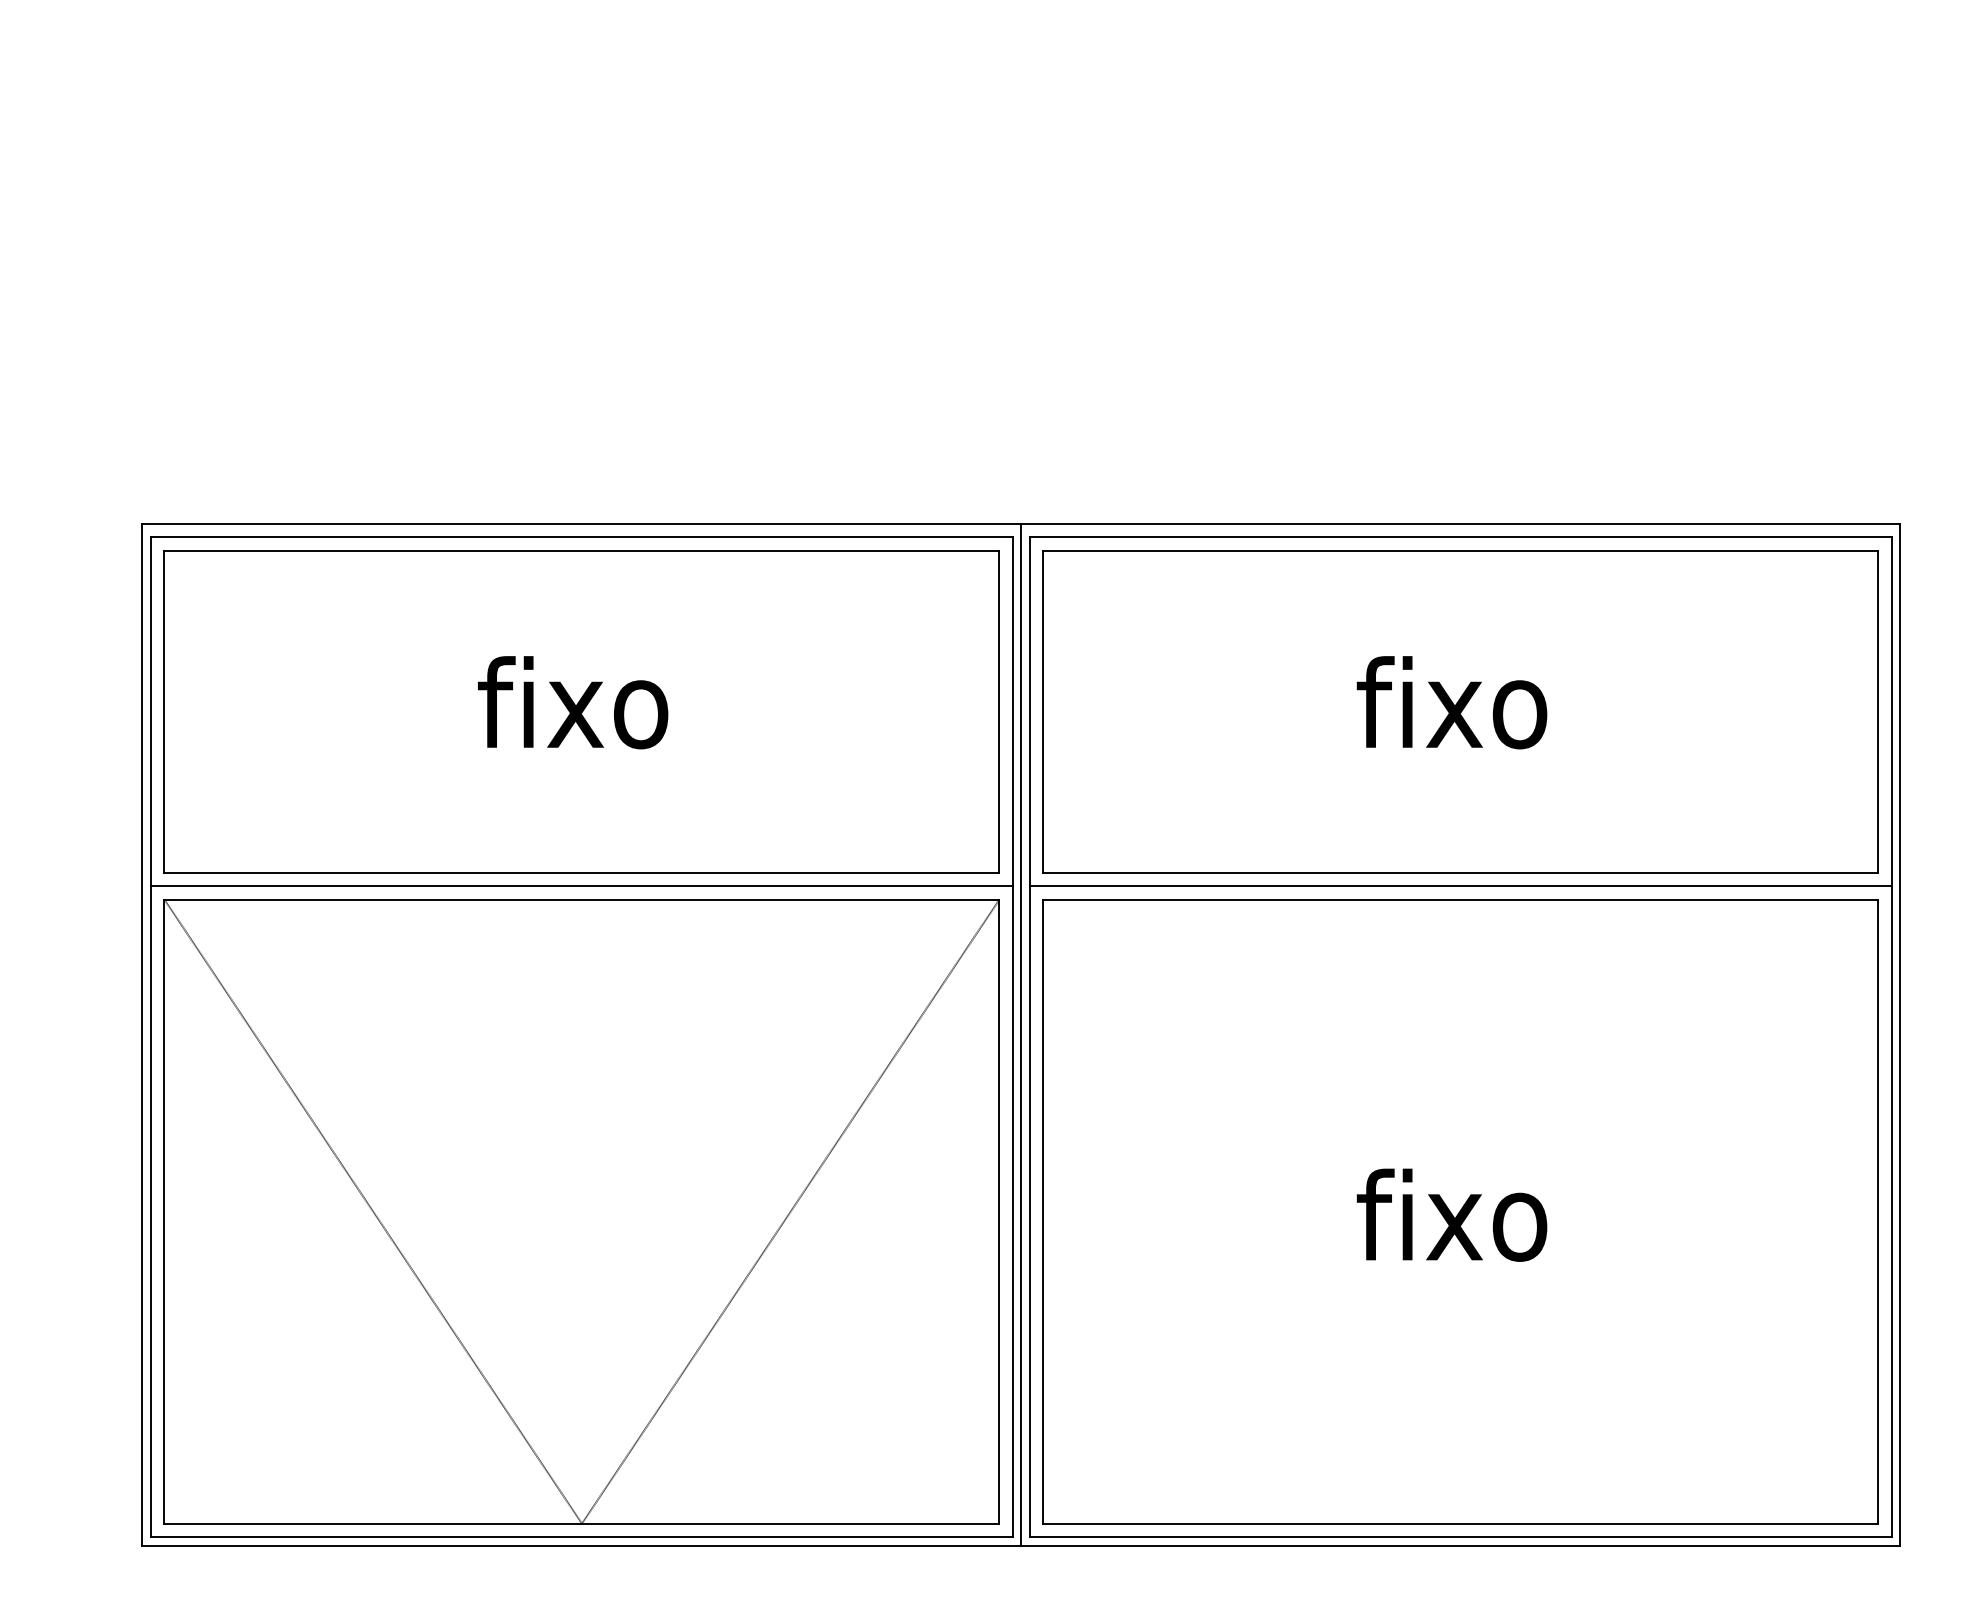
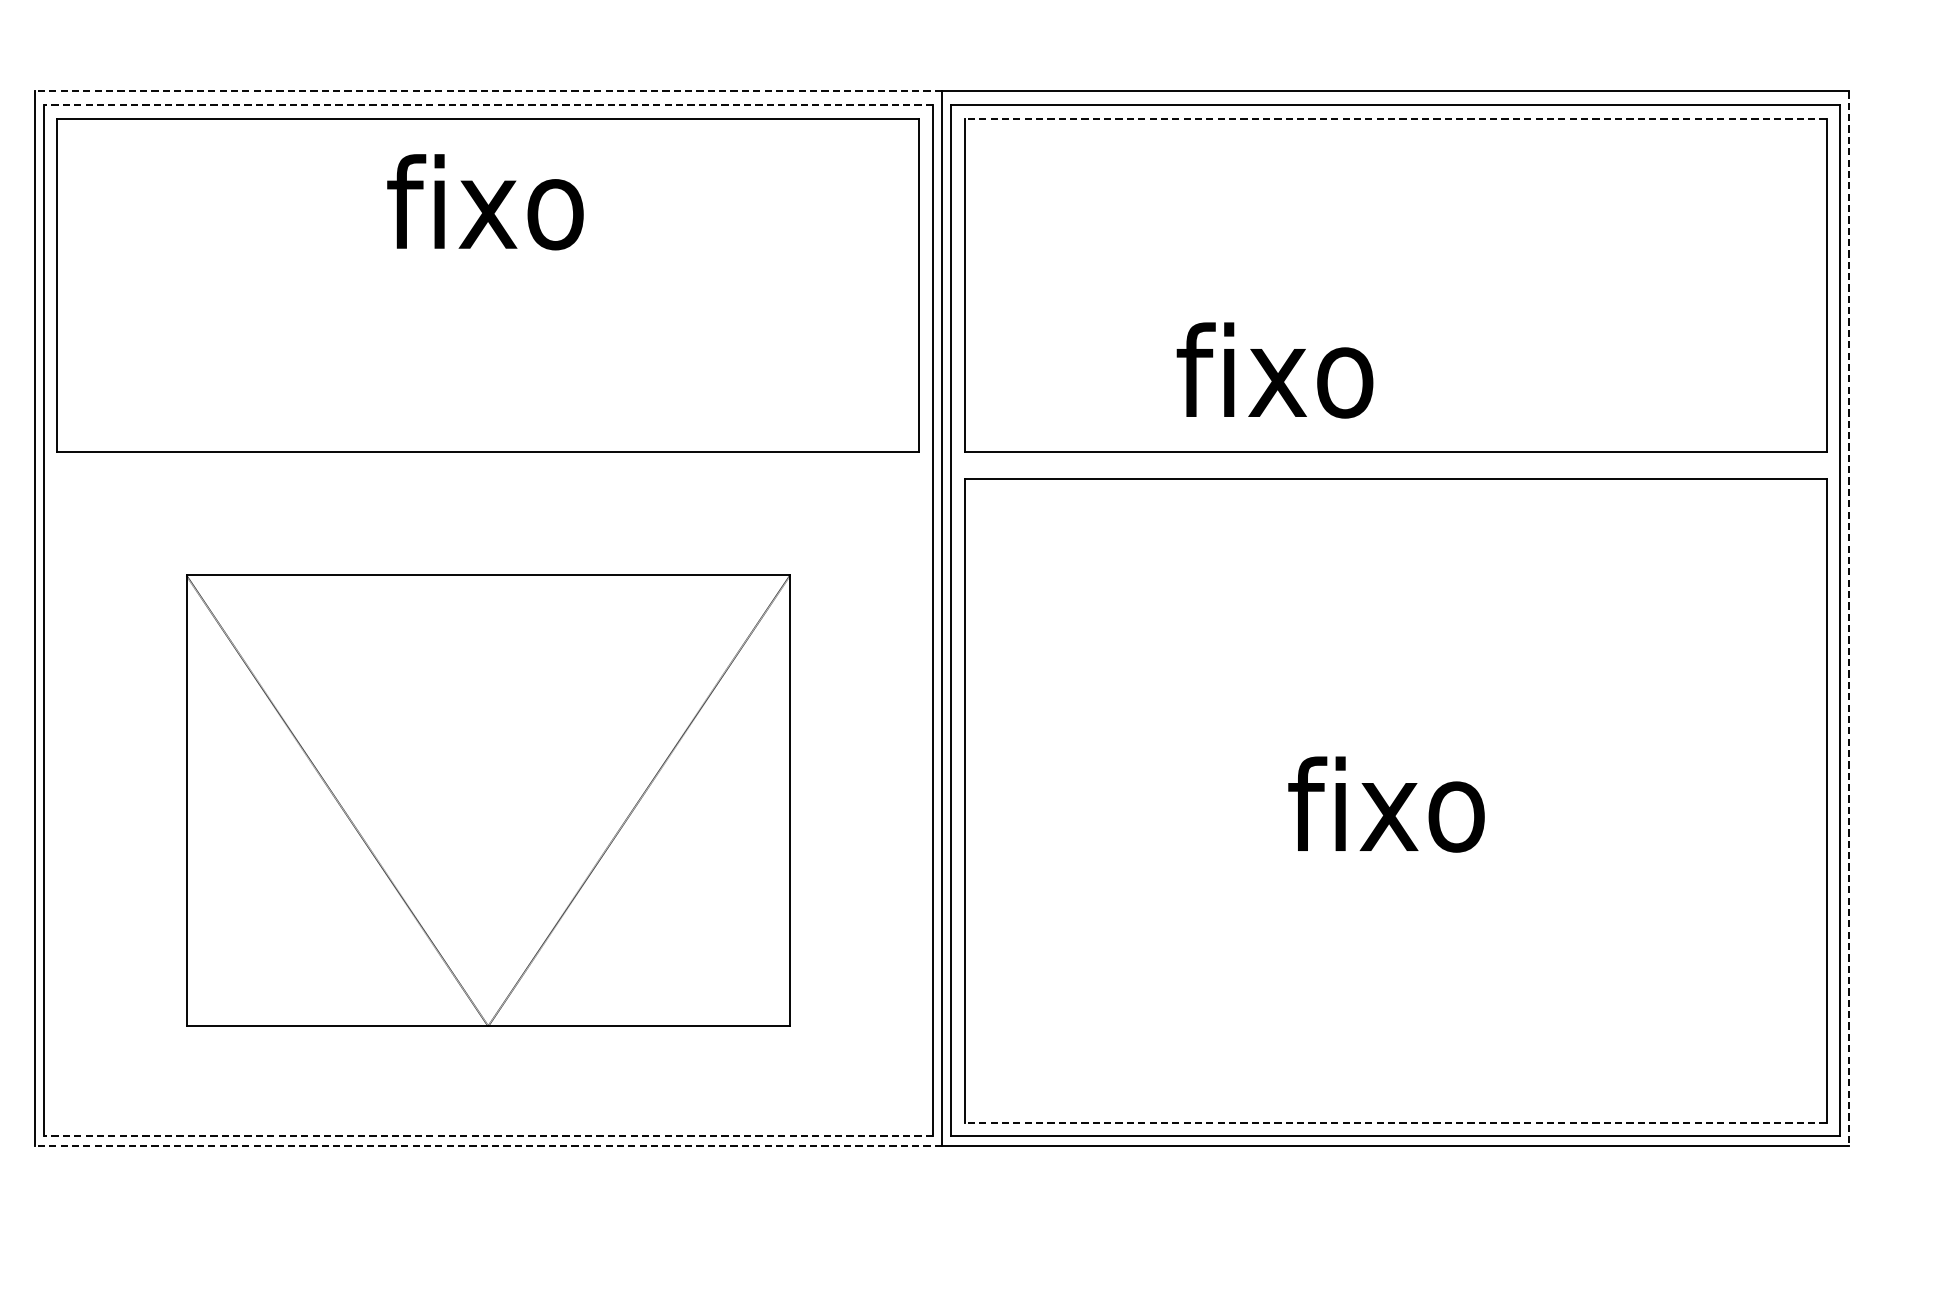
line: (581, 524) -> (487, 91), solid -> dashed
line: (581, 537) -> (487, 105), solid -> dashed
line: (1460, 550) -> (1395, 118), solid -> dashed
text: (573, 702) -> (485, 202), moved
text: (1451, 702) -> (1274, 370), moved
line: (581, 886) -> (487, 465), removed
line: (1460, 886) -> (1395, 465), removed
line: (1900, 1034) -> (1849, 618), solid -> dashed
part: (581, 1211) -> (487, 800), size x0.7
line: (1460, 1523) -> (1395, 1122), solid -> dashed
line: (581, 1536) -> (487, 1136), solid -> dashed
line: (581, 1545) -> (487, 1145), solid -> dashed

